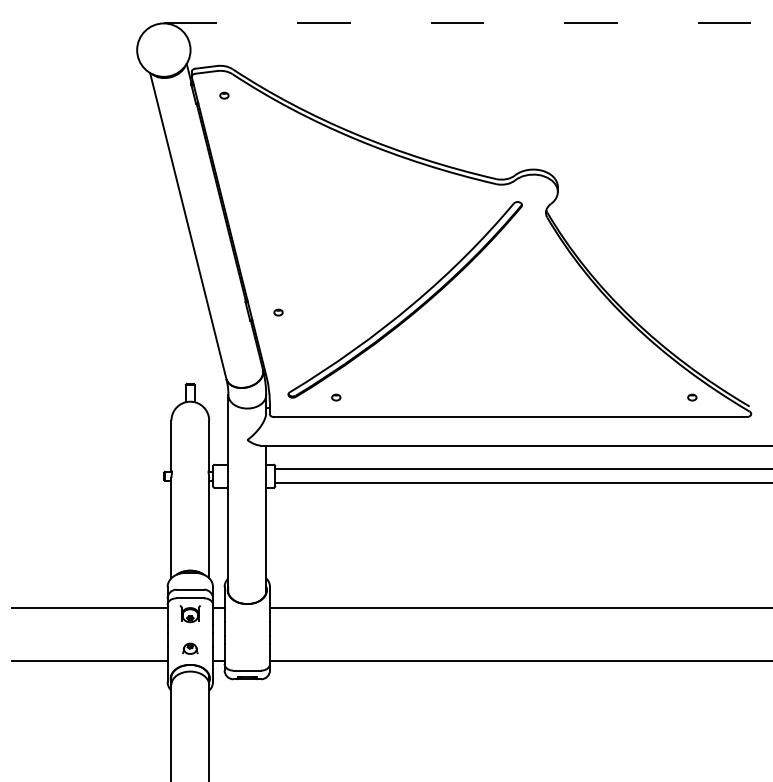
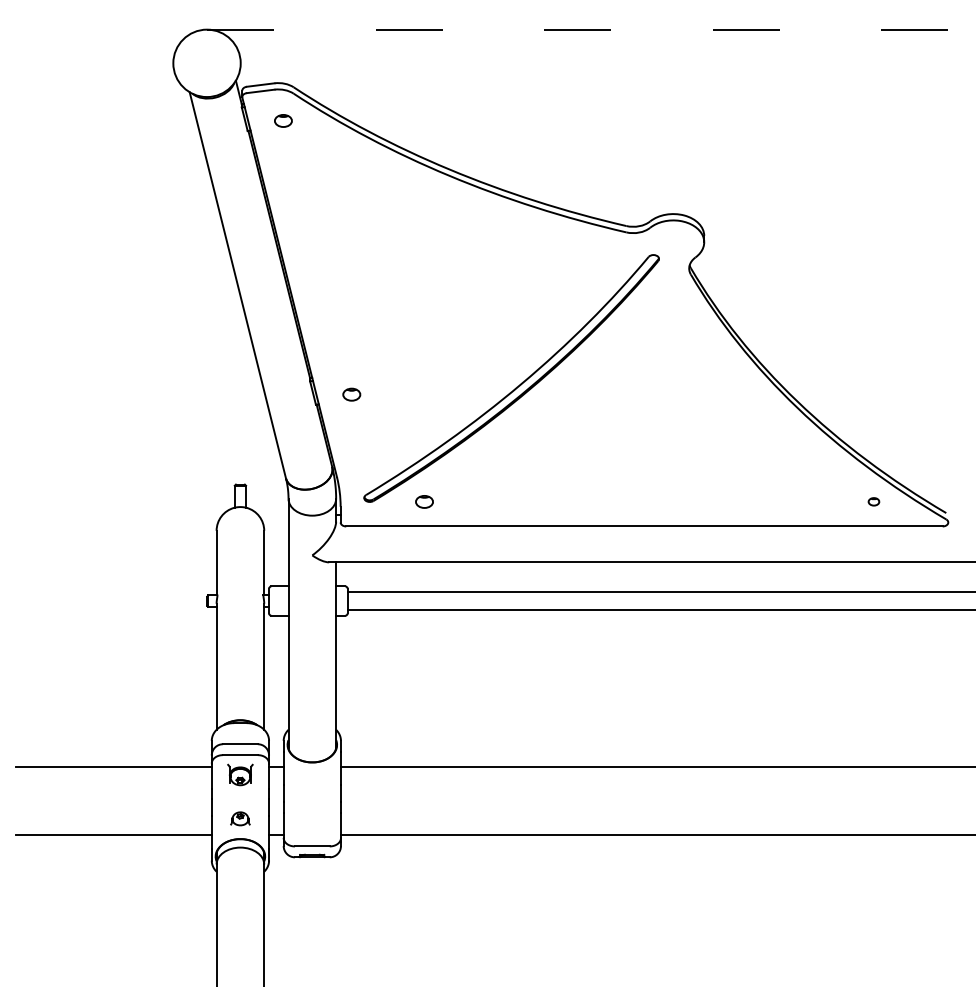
part: (224, 95) -> (283, 120), size x1.6
part: (278, 312) -> (351, 394), size x1.6
part: (336, 397) -> (424, 501), size x1.6

